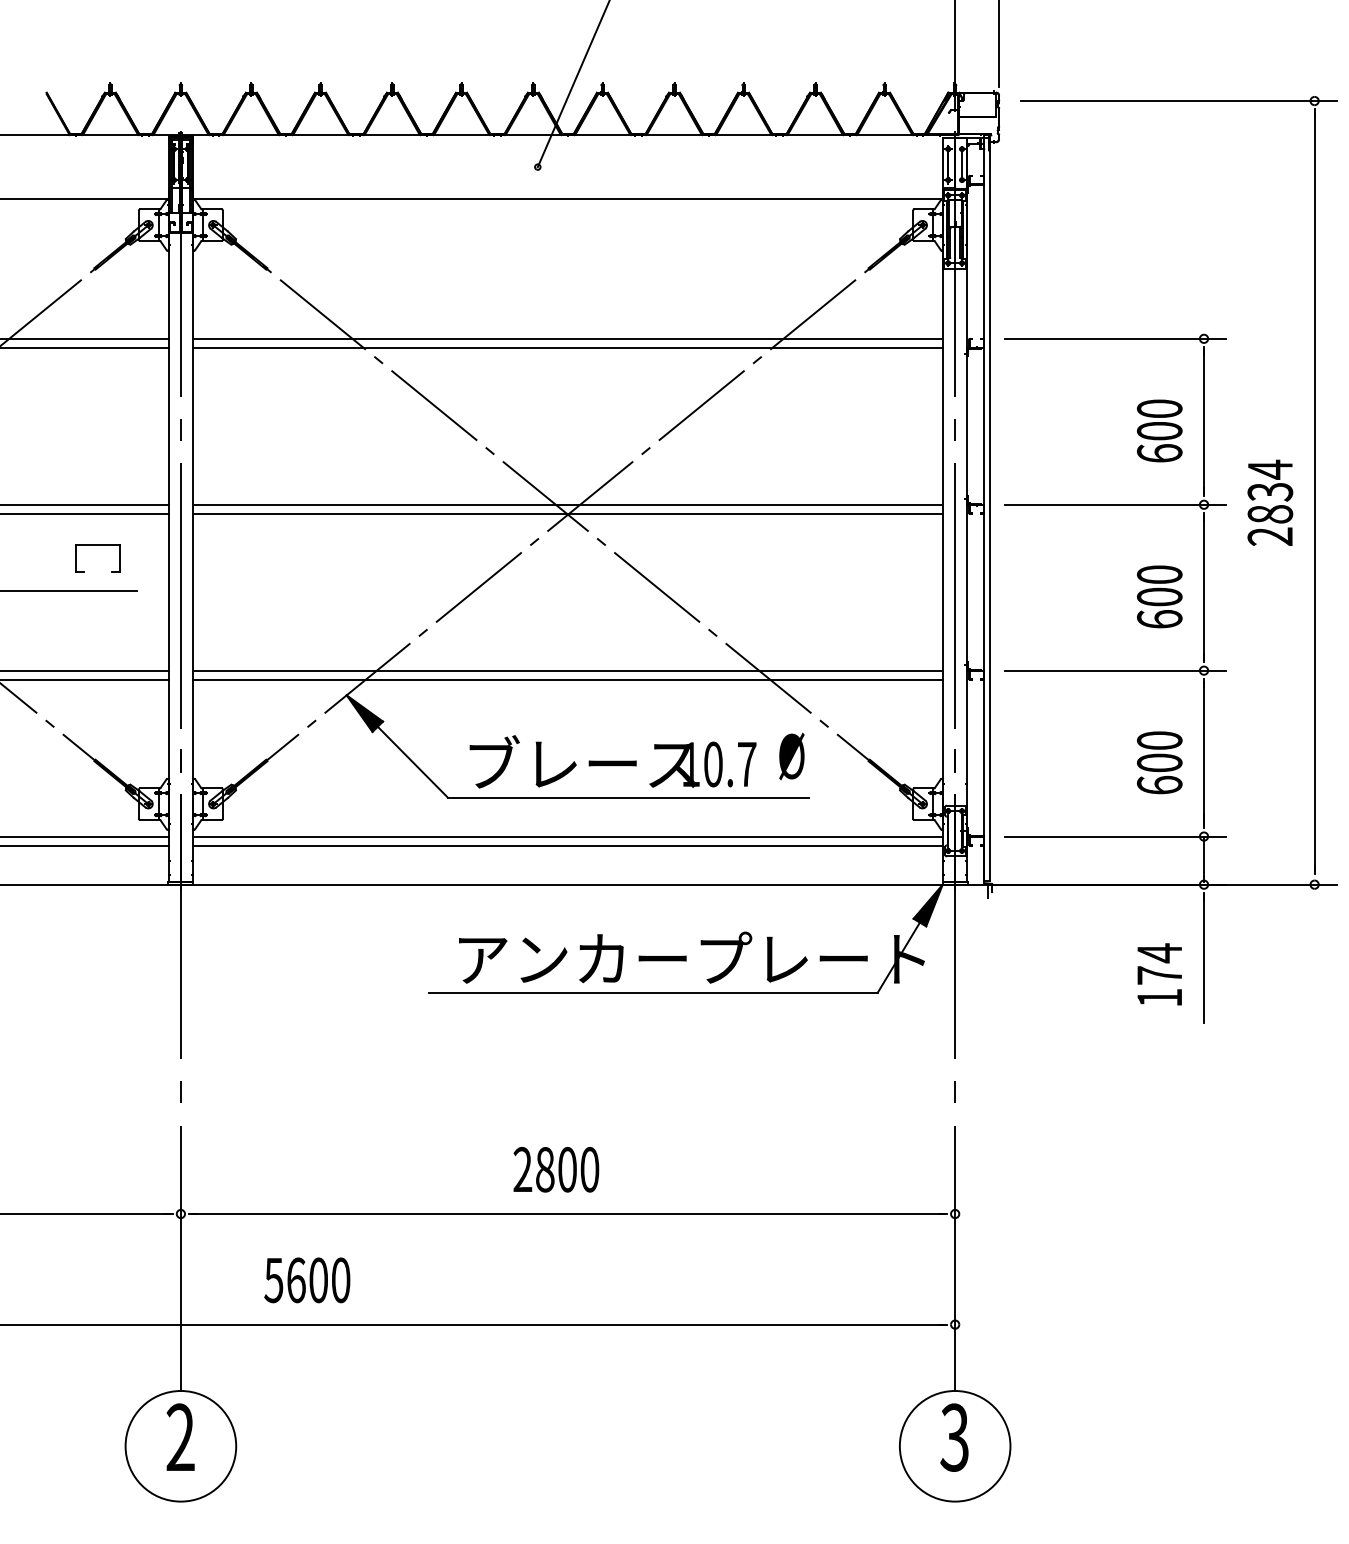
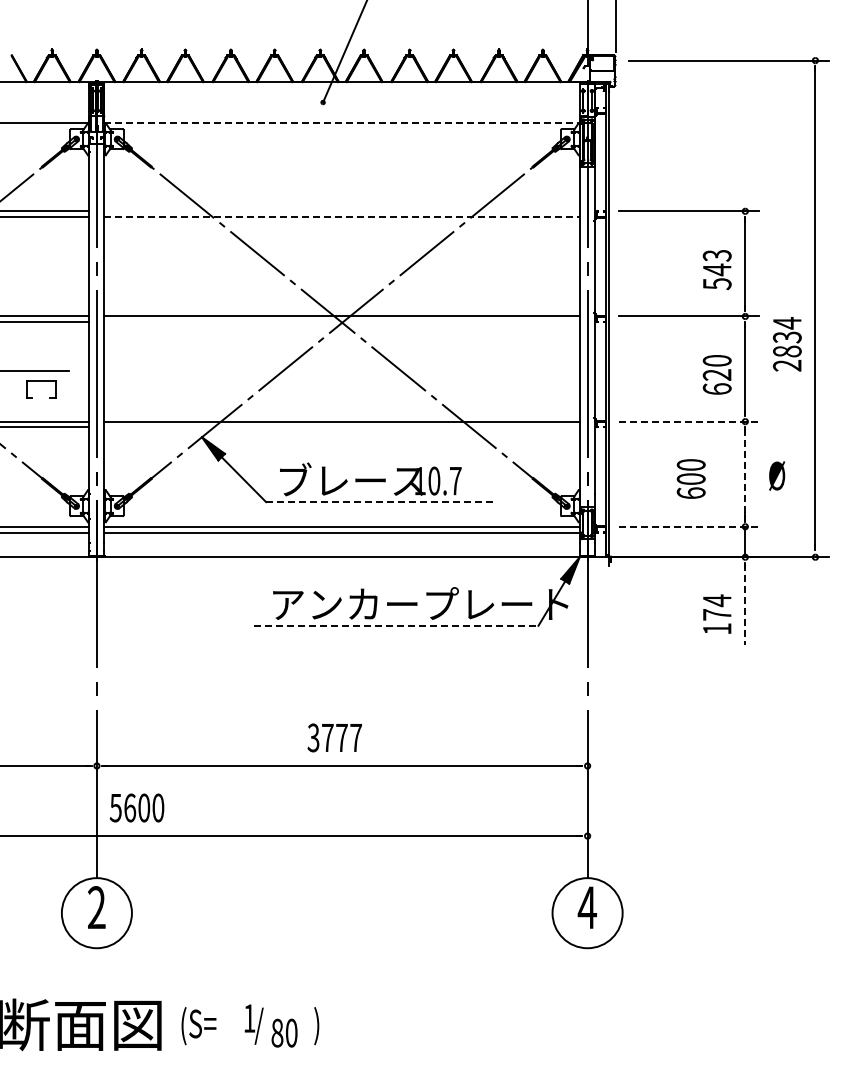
line: (568, 198) -> (342, 122), solid -> dashed
line: (568, 339) -> (342, 211), removed
line: (568, 348) -> (342, 217), solid -> dashed
text: (1158, 430) -> (716, 269), 600 -> 543
text: (1270, 503) -> (787, 344), moved
line: (568, 514) -> (342, 322), removed
part: (98, 545) -> (41, 381), moved
text: (1158, 596) -> (716, 374), 600 -> 620
line: (1115, 670) -> (689, 421), solid -> dashed
line: (568, 679) -> (342, 427), removed
line: (1204, 754) -> (745, 474), solid -> dashed
text: (792, 755) -> (777, 475), moved
text: (1158, 761) -> (690, 478), moved
line: (628, 798) -> (380, 502), solid -> dashed
line: (1115, 836) -> (689, 526), solid -> dashed
line: (1204, 959) -> (745, 604), solid -> dashed
line: (653, 992) -> (396, 625), solid -> dashed
text: (555, 1169) -> (334, 737), 2800 -> 3777
text: (306, 1279) -> (136, 807), moved
text: (953, 1437) -> (586, 907), 3 -> 4

